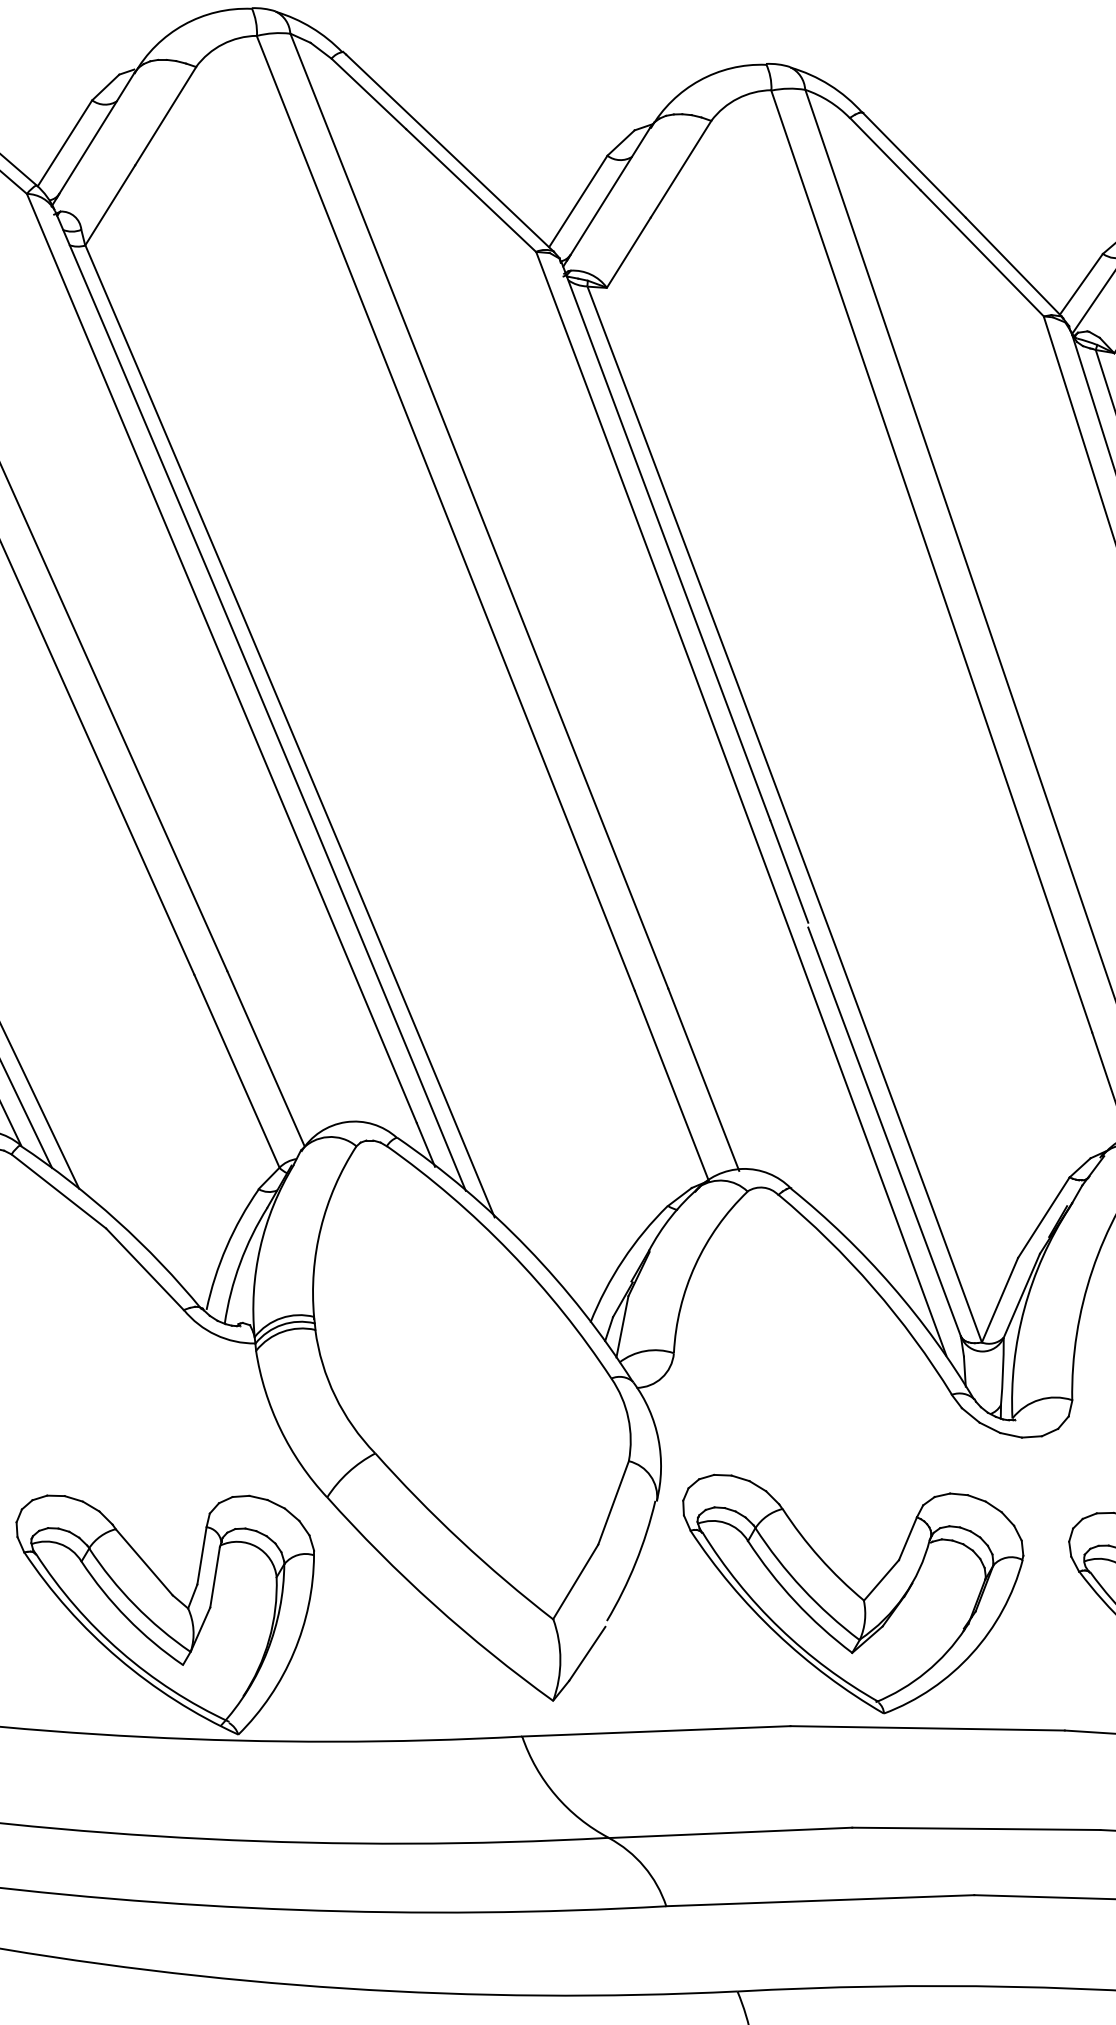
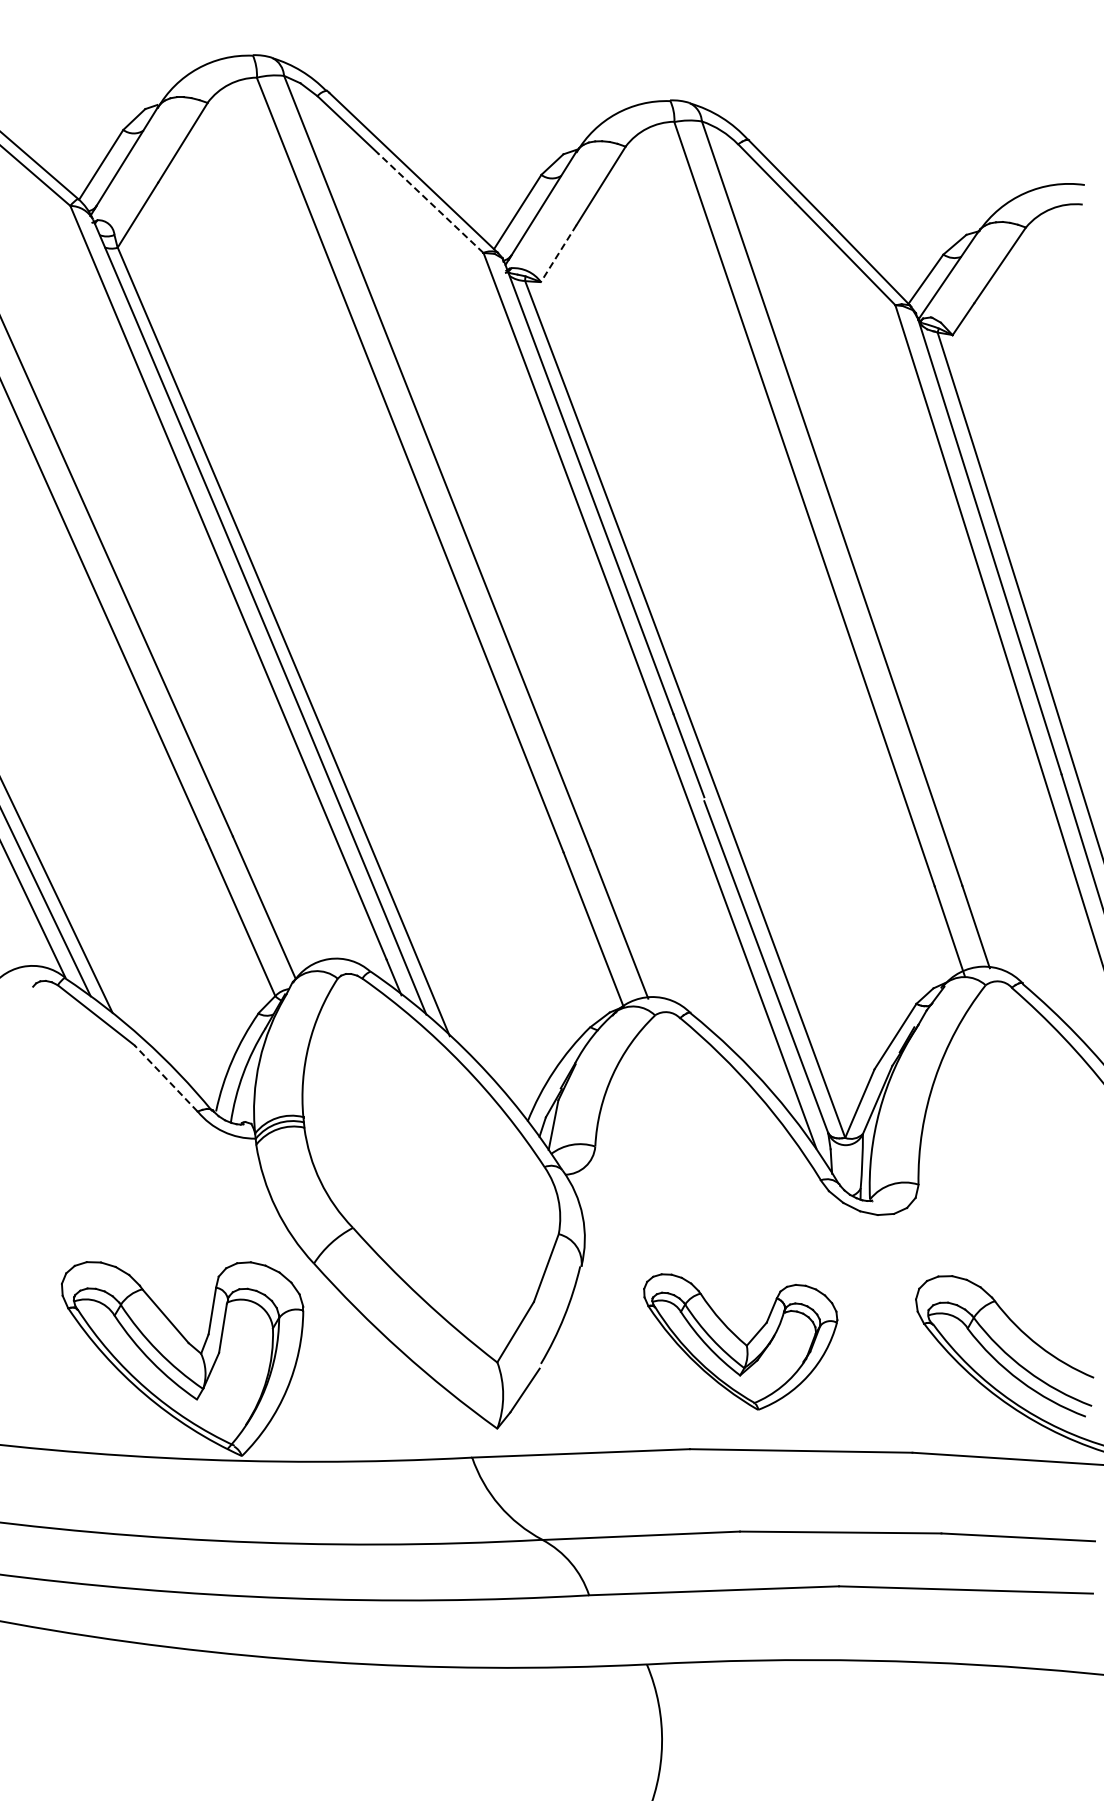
line: (470, 189) -> (430, 202), solid -> dashed
line: (628, 252) -> (558, 253), solid -> dashed
line: (145, 1269) -> (166, 1078), solid -> dashed
part: (852, 1593) -> (740, 1341), size x0.7

